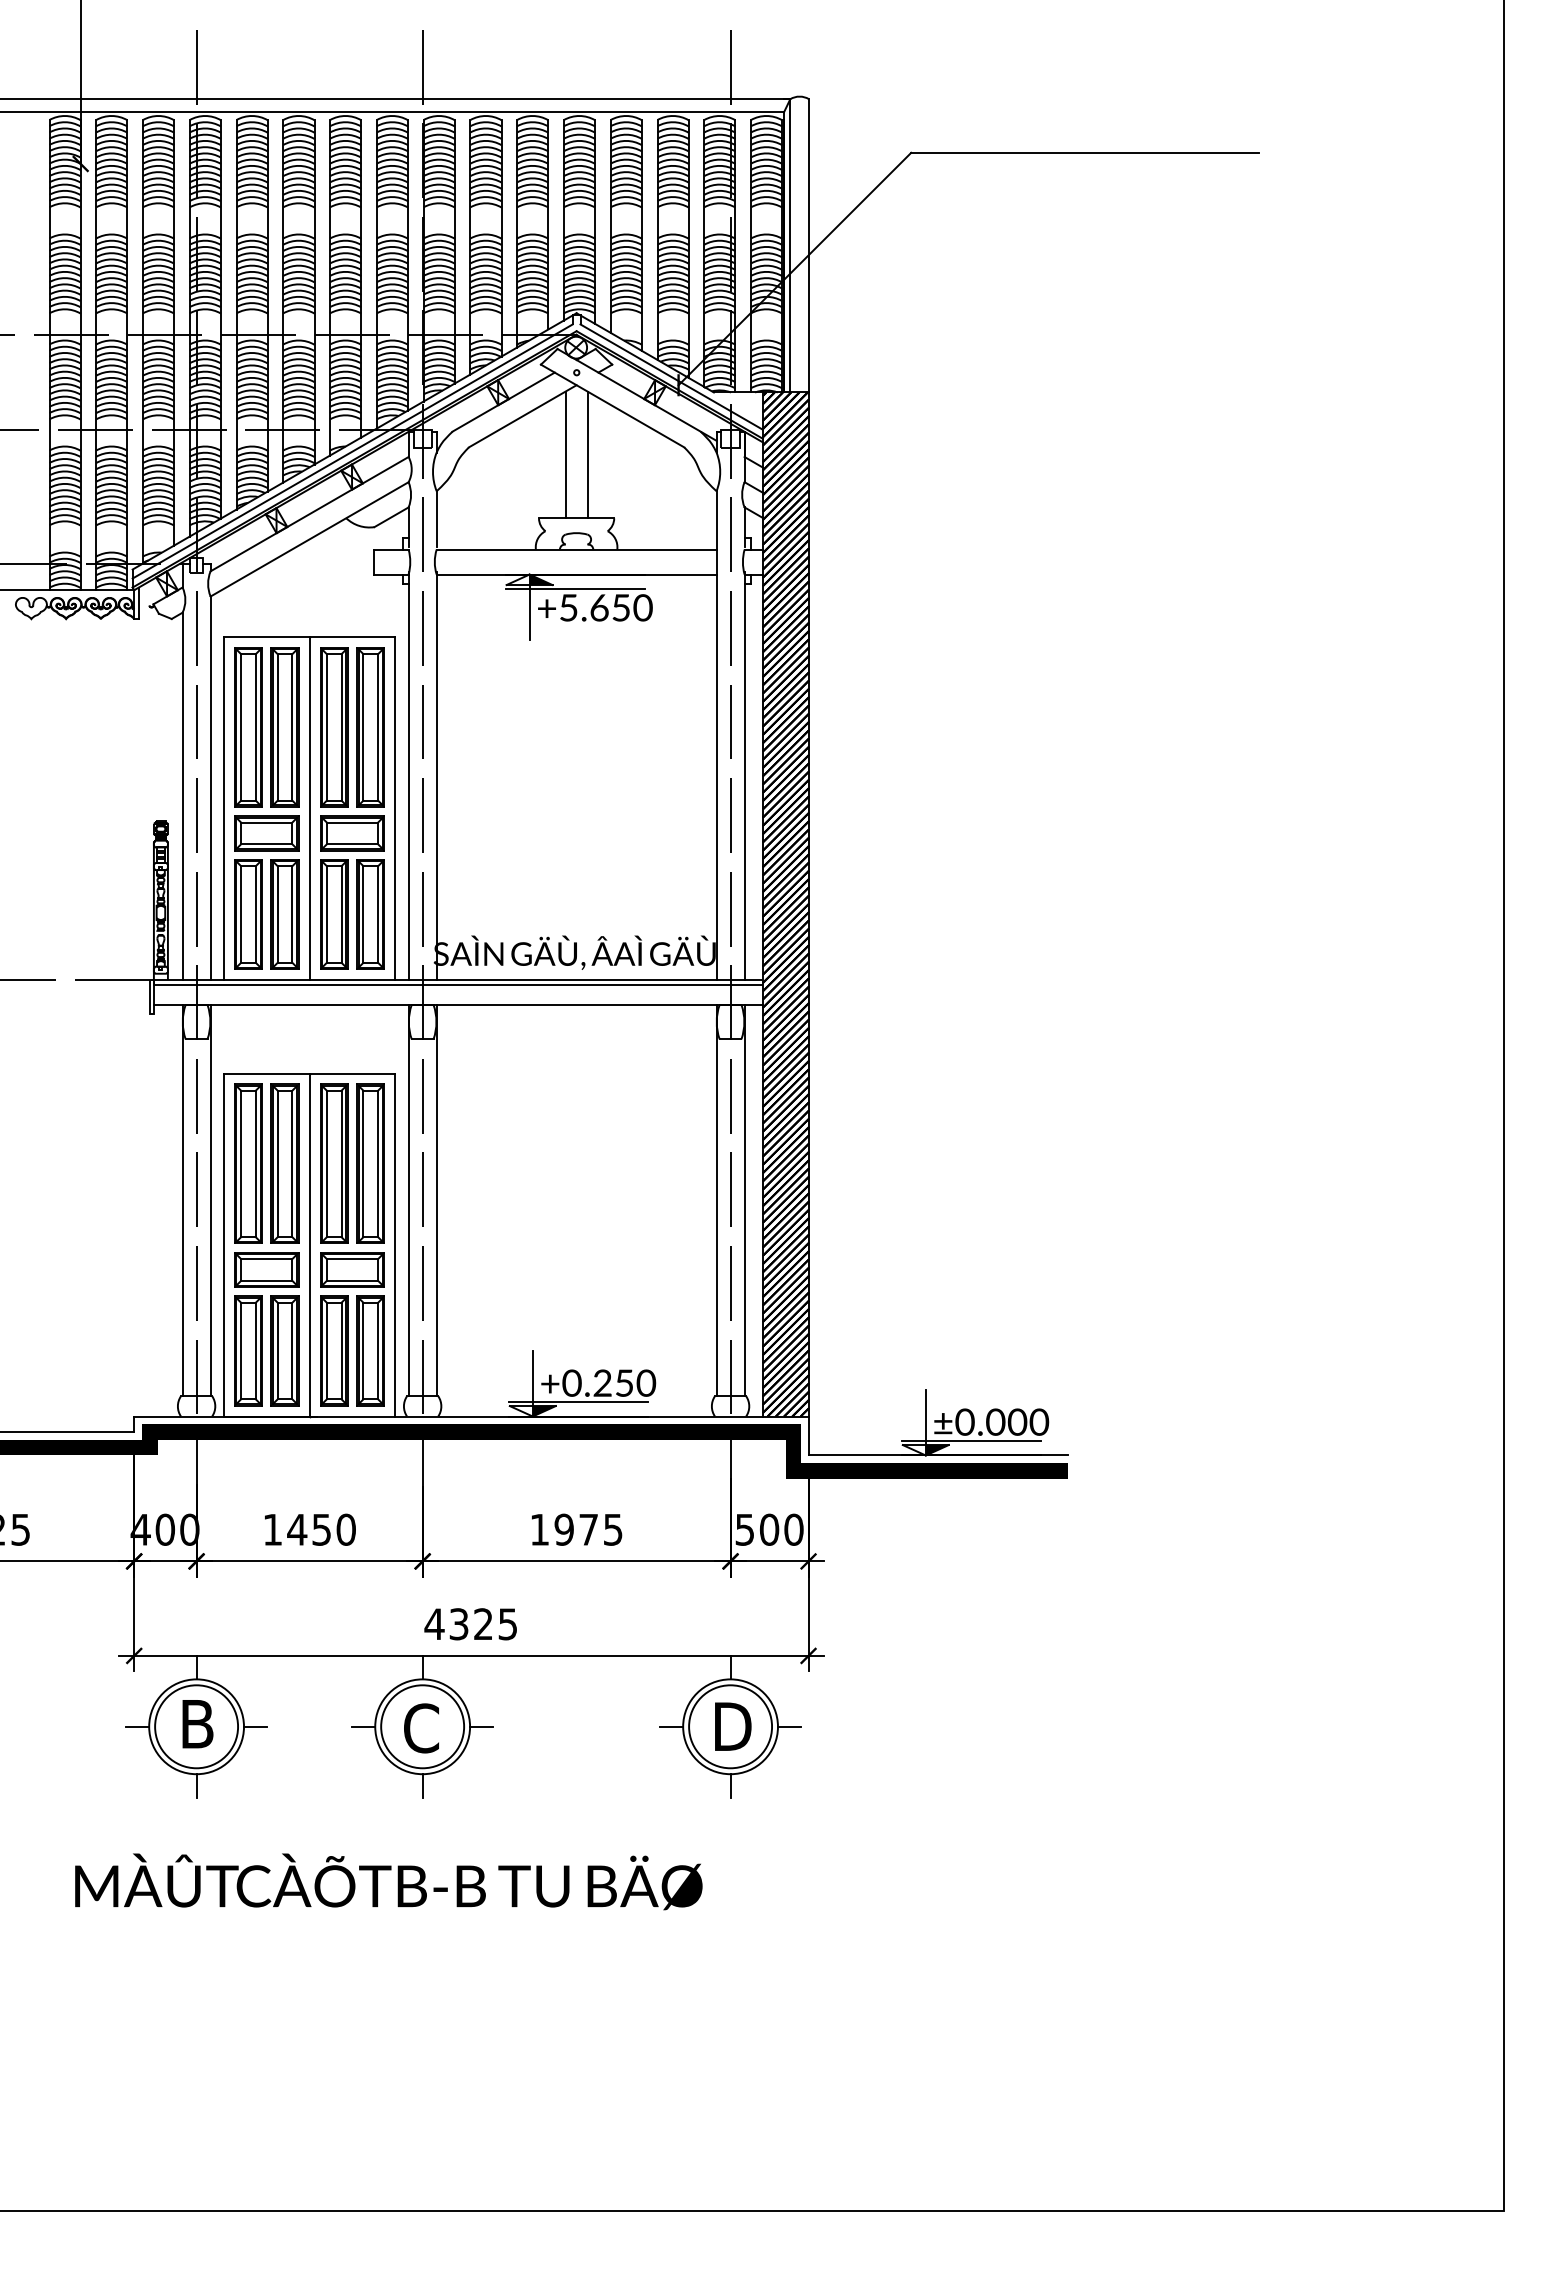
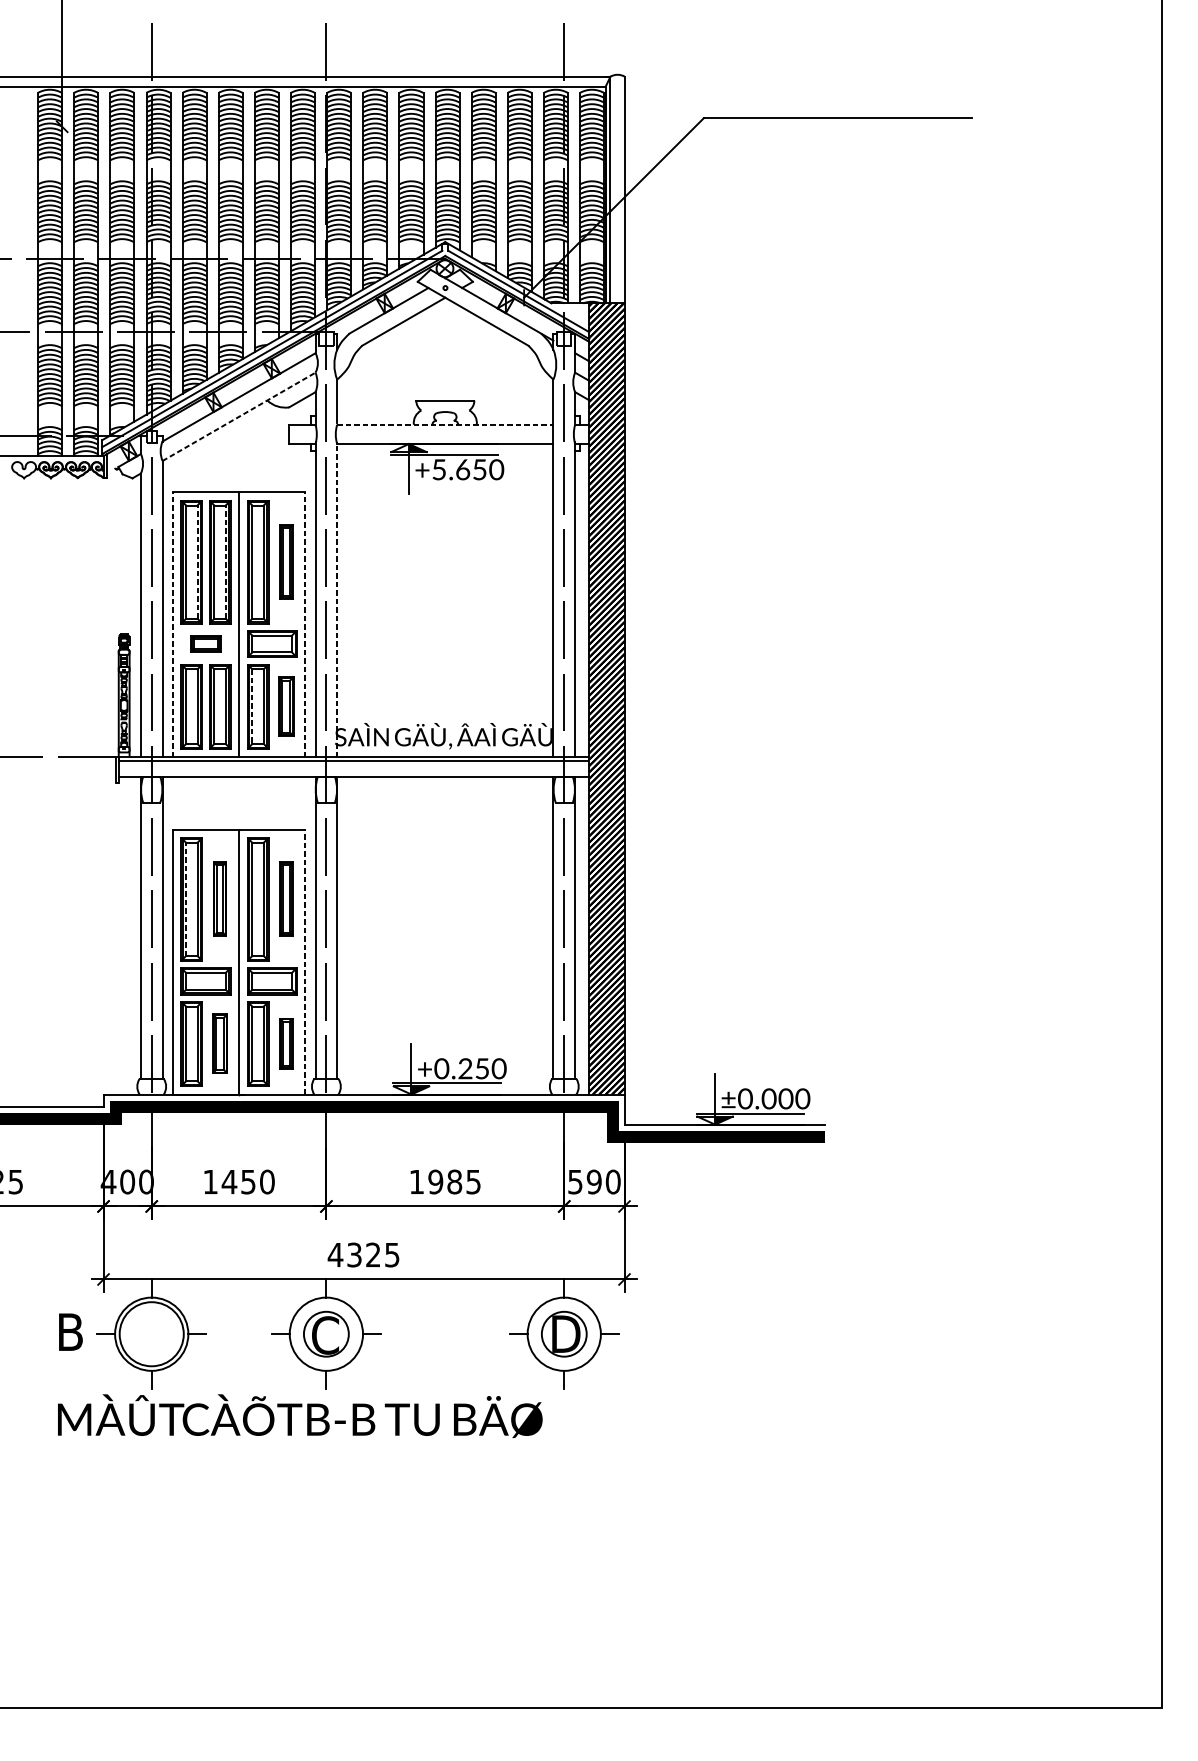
line: (565, 454) -> (436, 351), removed
line: (587, 454) -> (453, 351), removed
line: (310, 539) -> (239, 416), solid -> dashed
line: (576, 549) -> (445, 424), solid -> dashed
line: (255, 726) -> (197, 561), solid -> dashed
line: (292, 726) -> (225, 561), solid -> dashed
part: (370, 727) -> (286, 562), size x0.6
line: (436, 776) -> (337, 600), solid -> dashed
line: (223, 807) -> (172, 623), solid -> dashed
line: (395, 807) -> (305, 623), solid -> dashed
part: (266, 833) -> (205, 644), size x0.6
part: (370, 914) -> (286, 706), size x0.7
line: (326, 915) -> (252, 707), solid -> dashed
line: (241, 1163) -> (186, 899), solid -> dashed
part: (284, 1163) -> (219, 899), size x0.6
part: (370, 1163) -> (286, 899), size x0.6
line: (395, 1244) -> (305, 961), solid -> dashed
part: (284, 1350) -> (219, 1043), size x0.7
part: (370, 1350) -> (286, 1043), size x0.6
text: (588, 1529) -> (454, 1181), 1975 -> 1985
text: (769, 1529) -> (594, 1181), 500 -> 590
text: (197, 1724) -> (70, 1332), moved
circle: (422, 1726) -> (326, 1334), size x0.7
circle: (730, 1726) -> (564, 1334), size x0.7
text: (388, 1881) -> (300, 1415), moved

